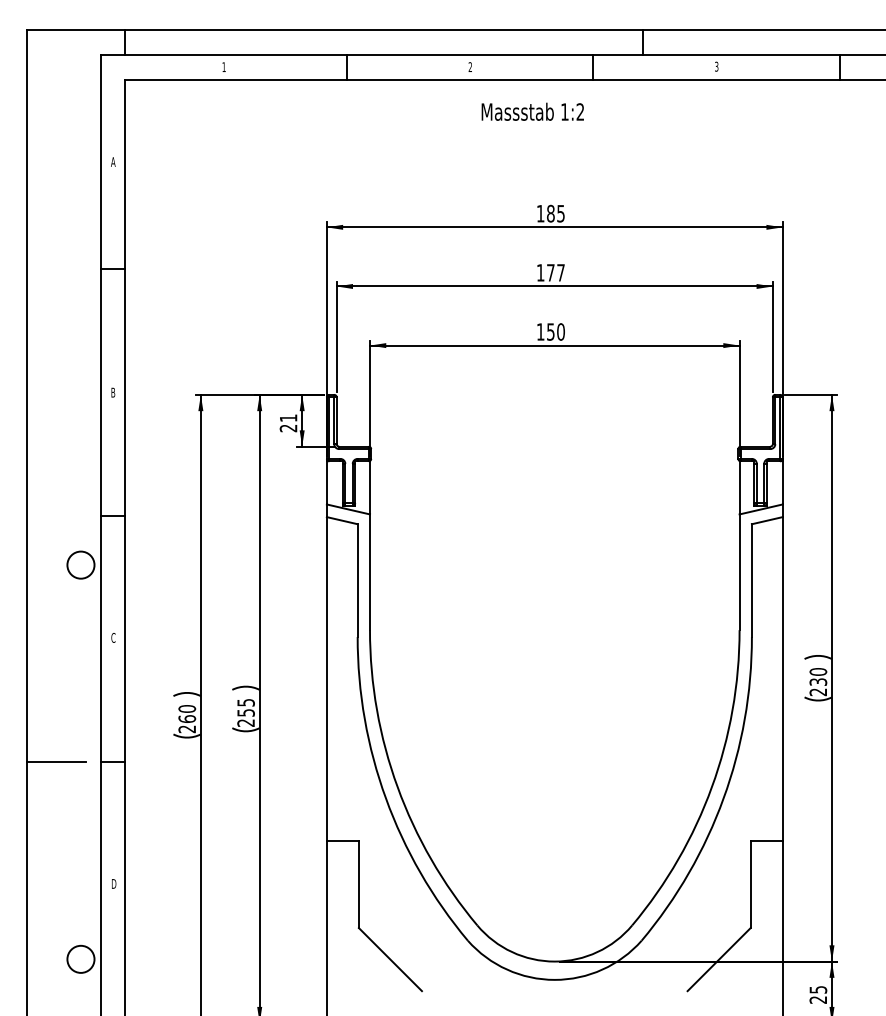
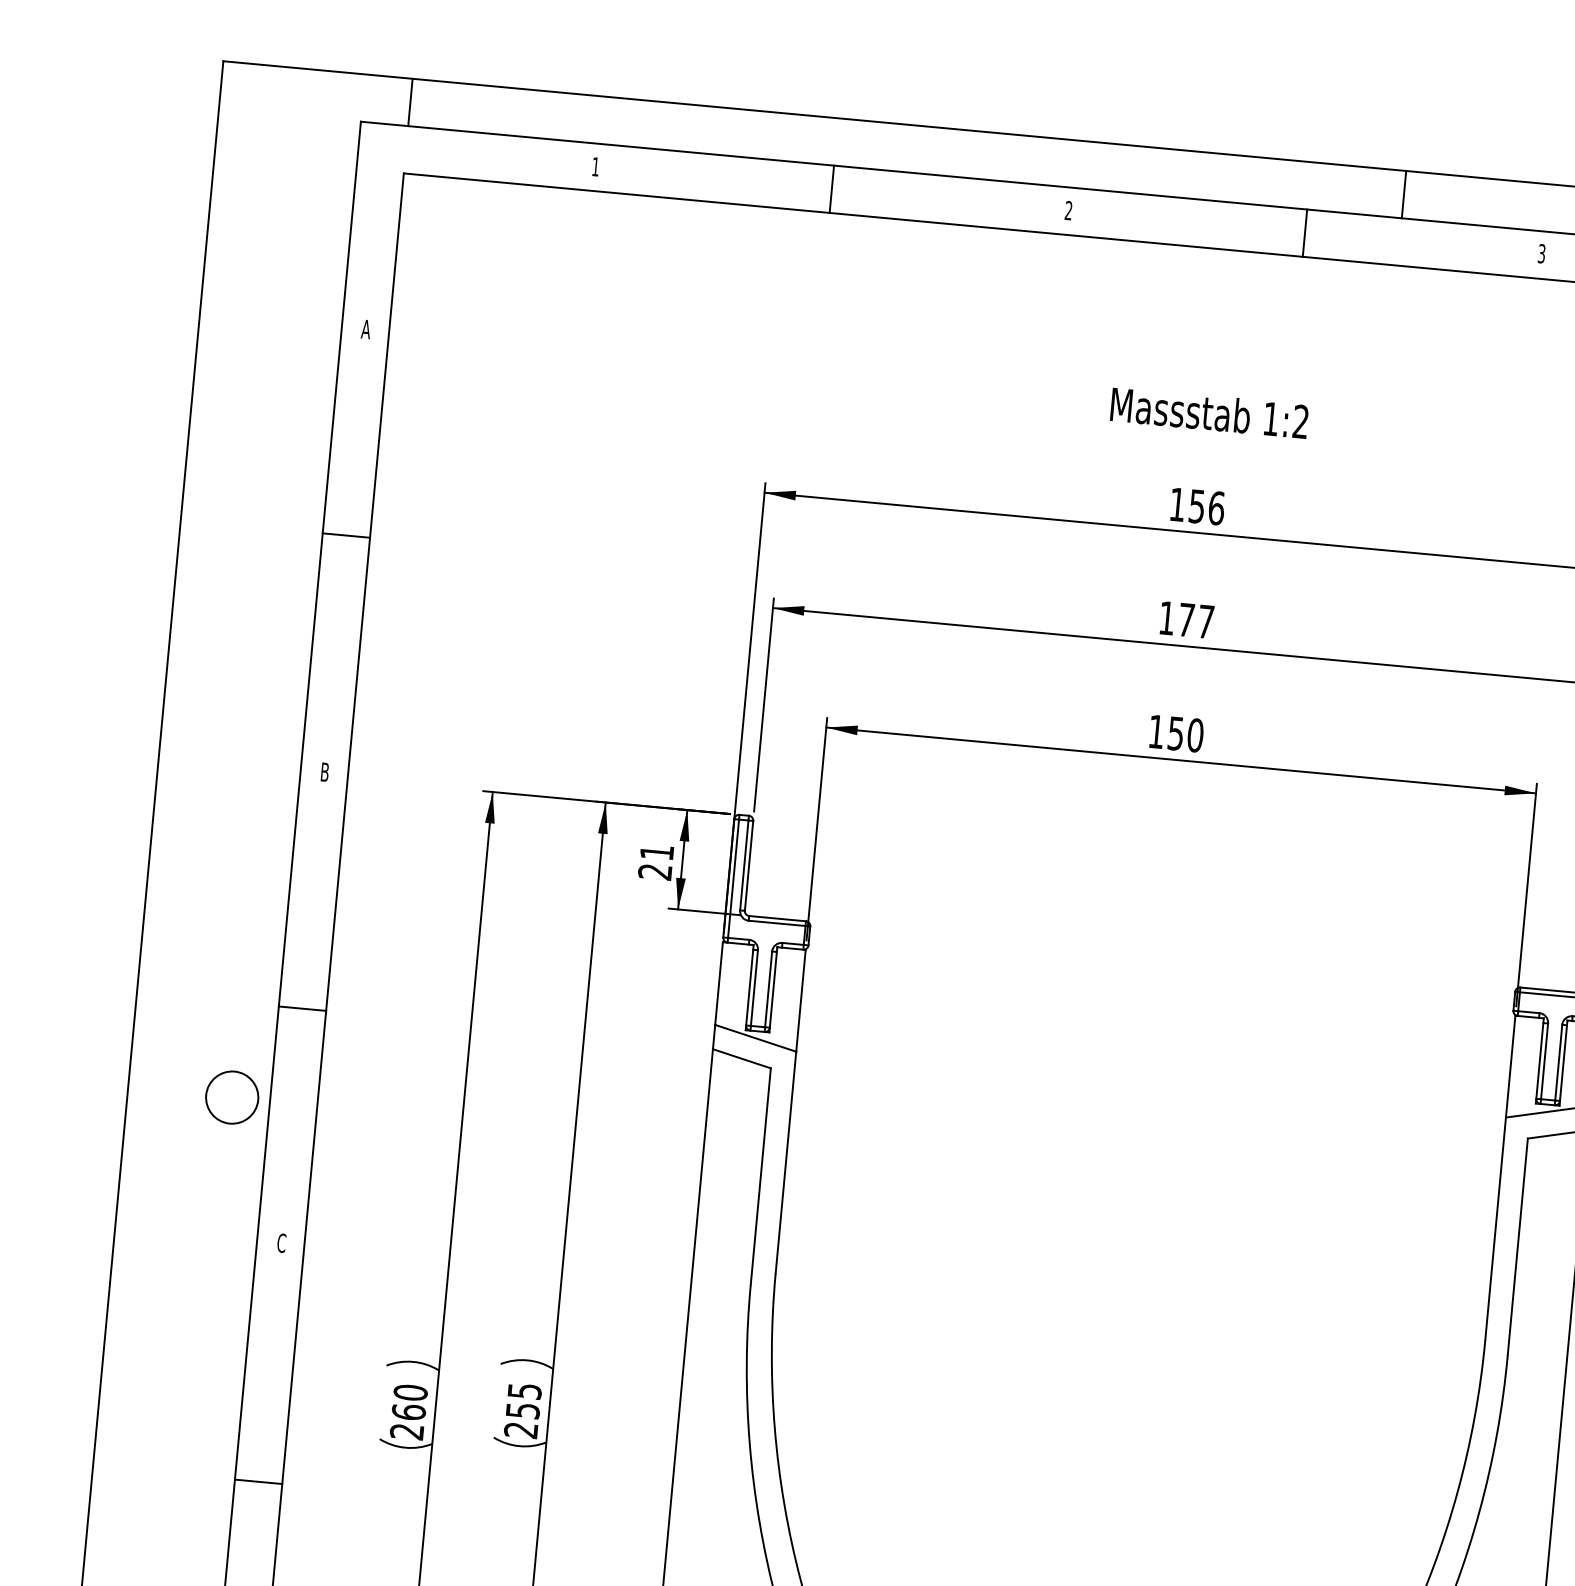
text: (532, 111) -> (1209, 412), moved
text: (556, 213) -> (1207, 507), 185 -> 156
line: (55, 762) -> (148, 1472), removed

